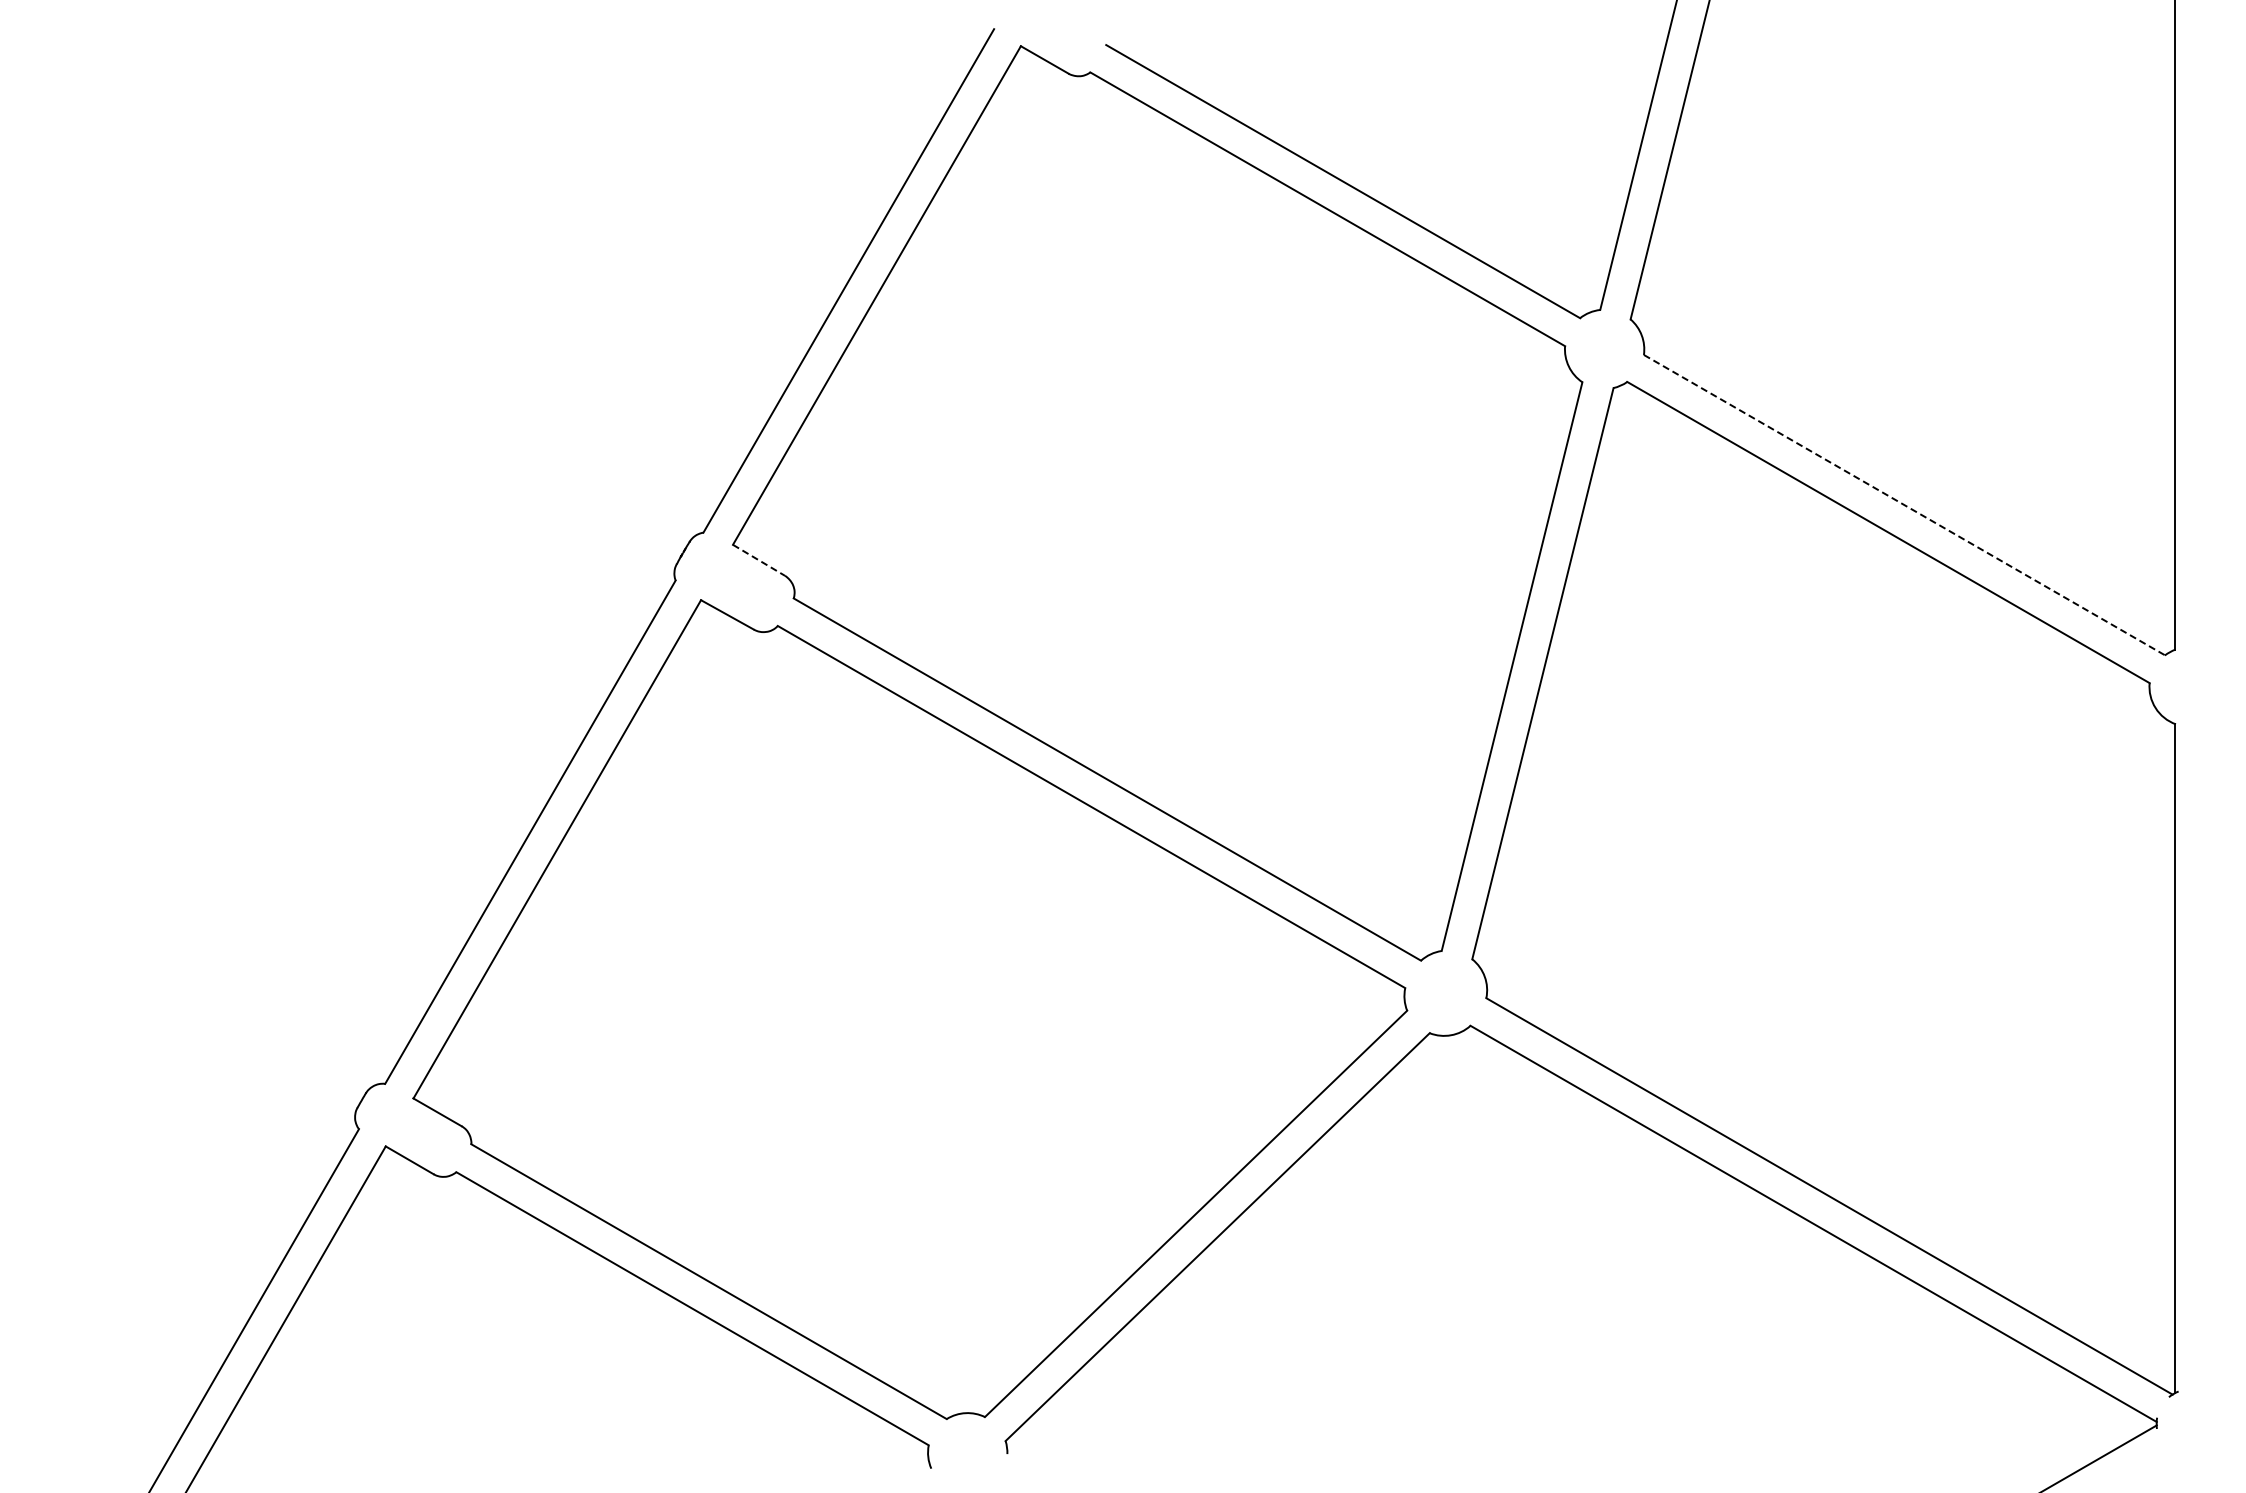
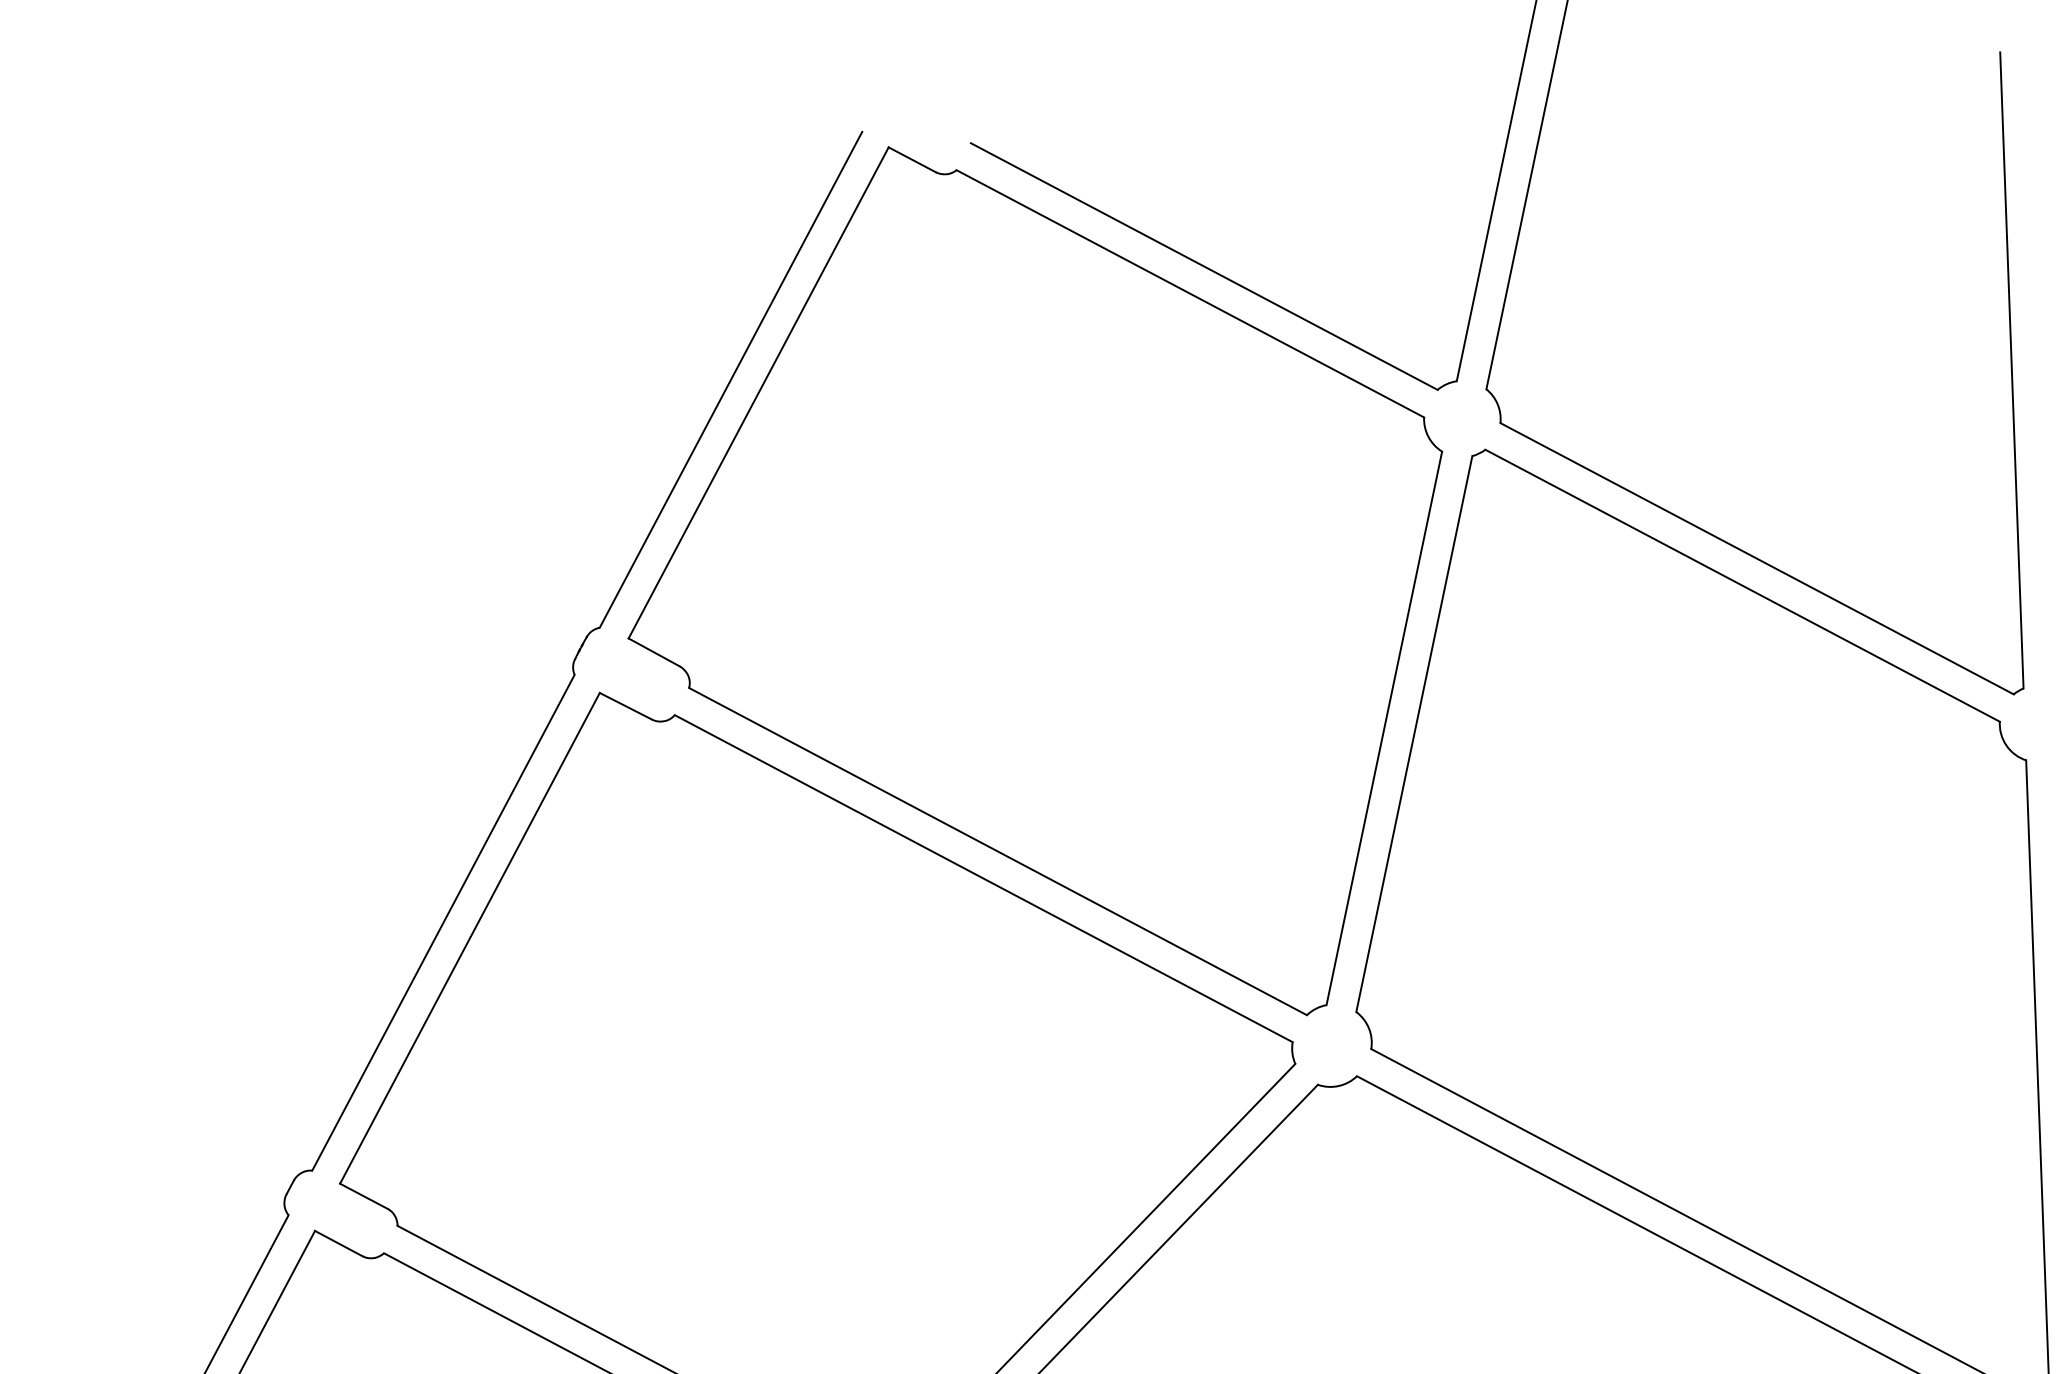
line: (1904, 505) -> (1757, 559), dashed -> solid
line: (759, 560) -> (654, 652), dashed -> solid

